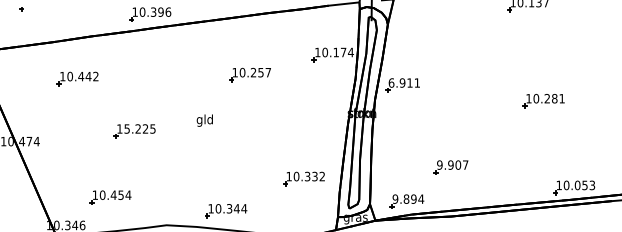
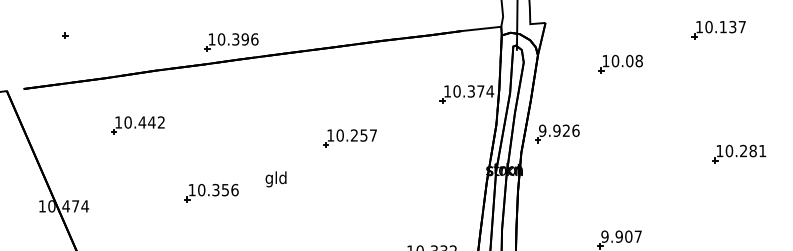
part: (451, 31) -> (620, 64), added
text: (335, 52) -> (470, 91), 10.174 -> 10.374
part: (249, 74) -> (349, 137), moved
text: (404, 82) -> (559, 130), 6.911 -> 9.926
text: (204, 120) -> (275, 179), moved
text: (139, 128) -> (217, 189), 15.225 -> 10.356

